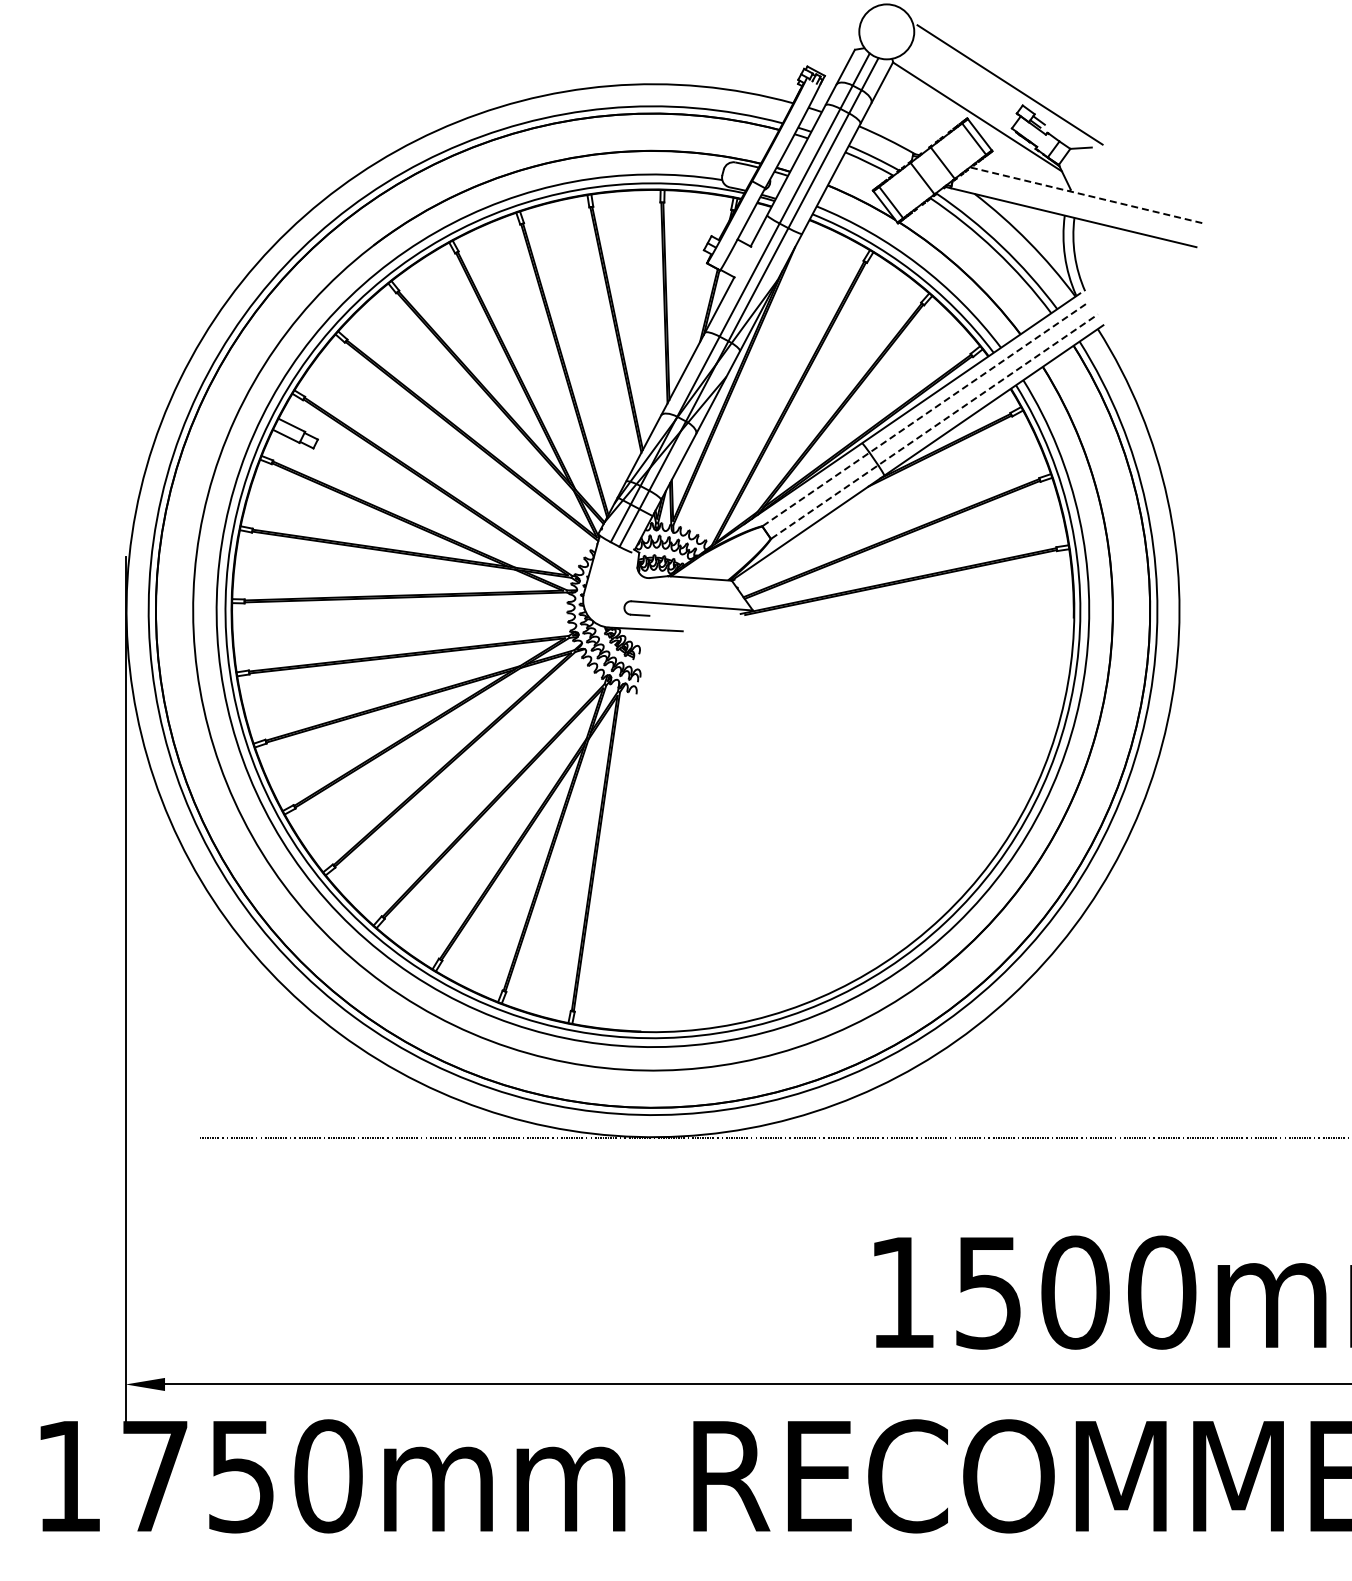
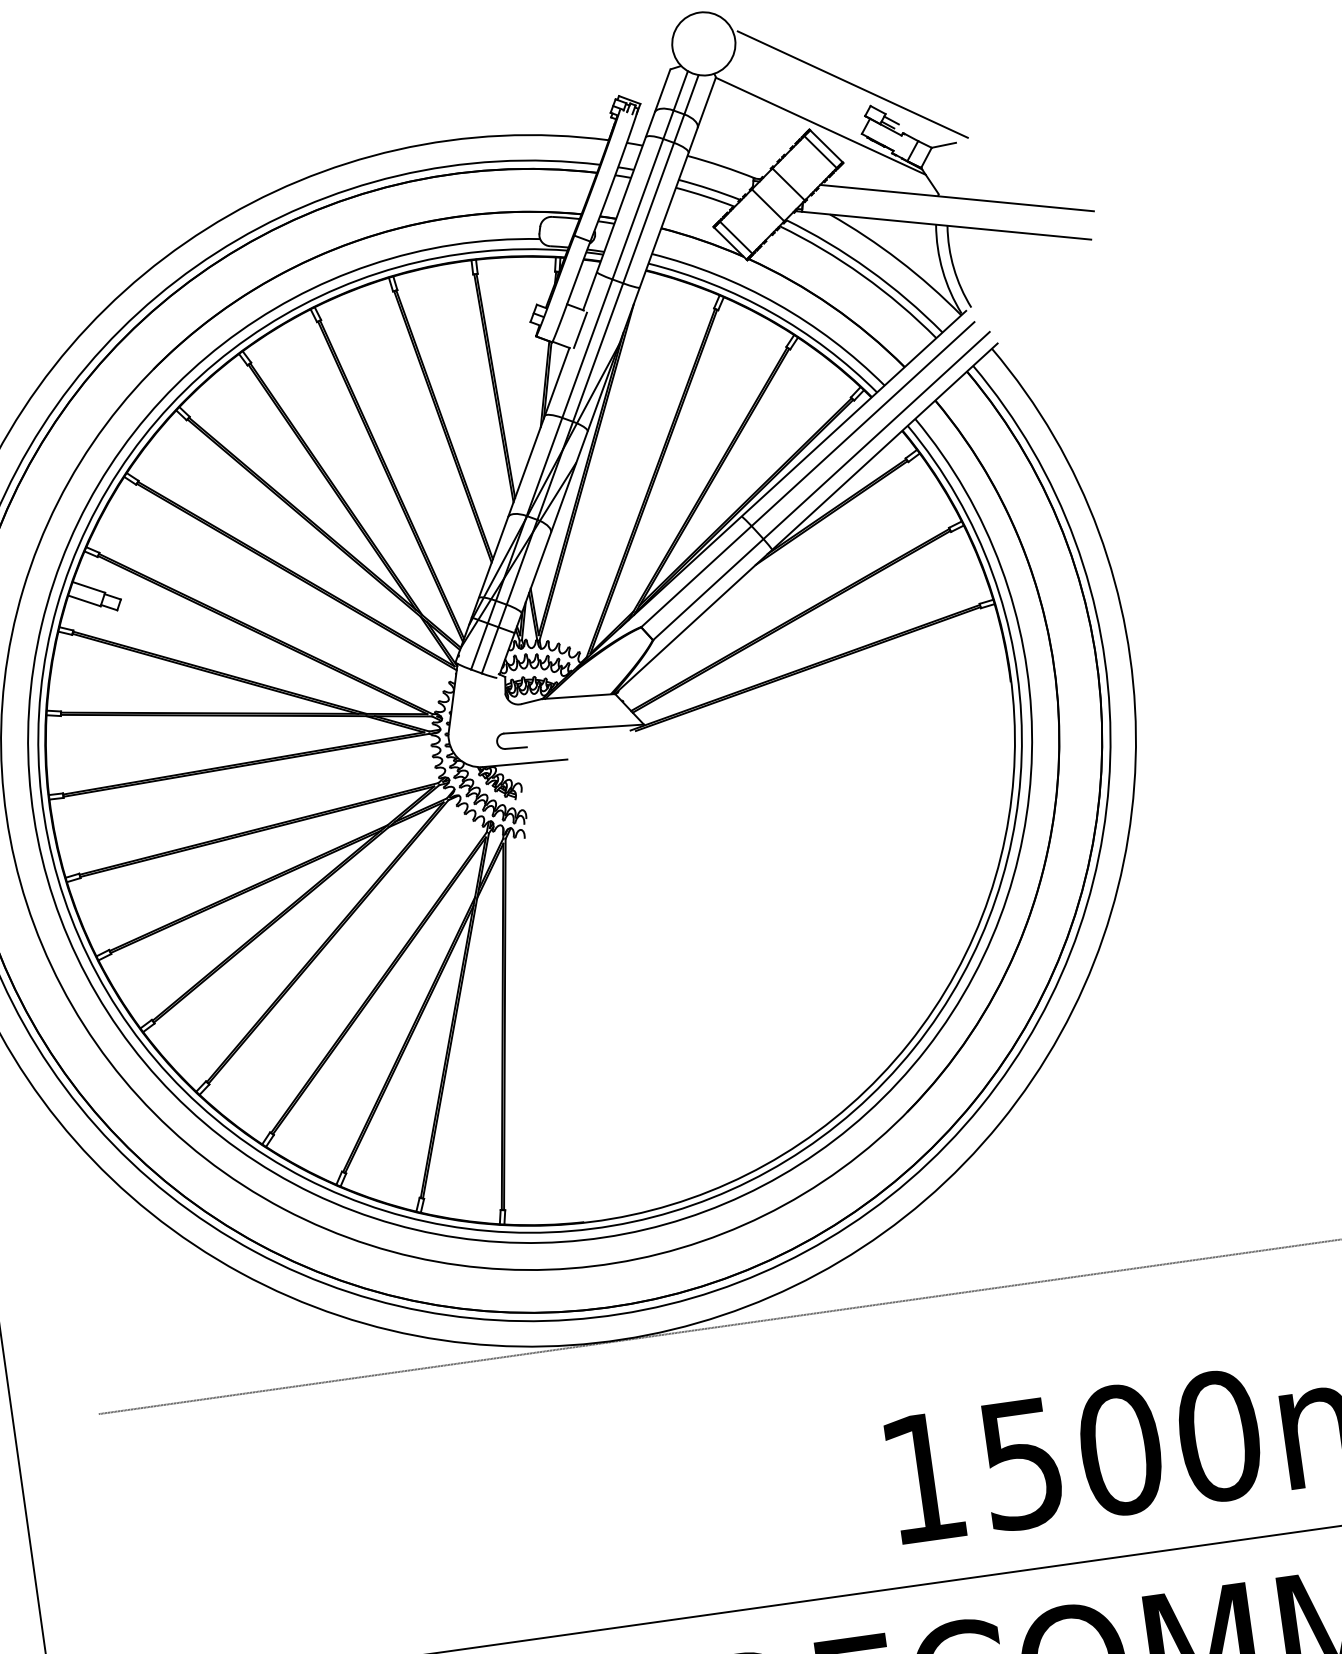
line: (1085, 195) -> (956, 198), dashed -> solid
line: (745, 263) -> (579, 330), added
line: (924, 414) -> (808, 473), dashed -> solid
line: (935, 426) -> (822, 485), dashed -> solid

